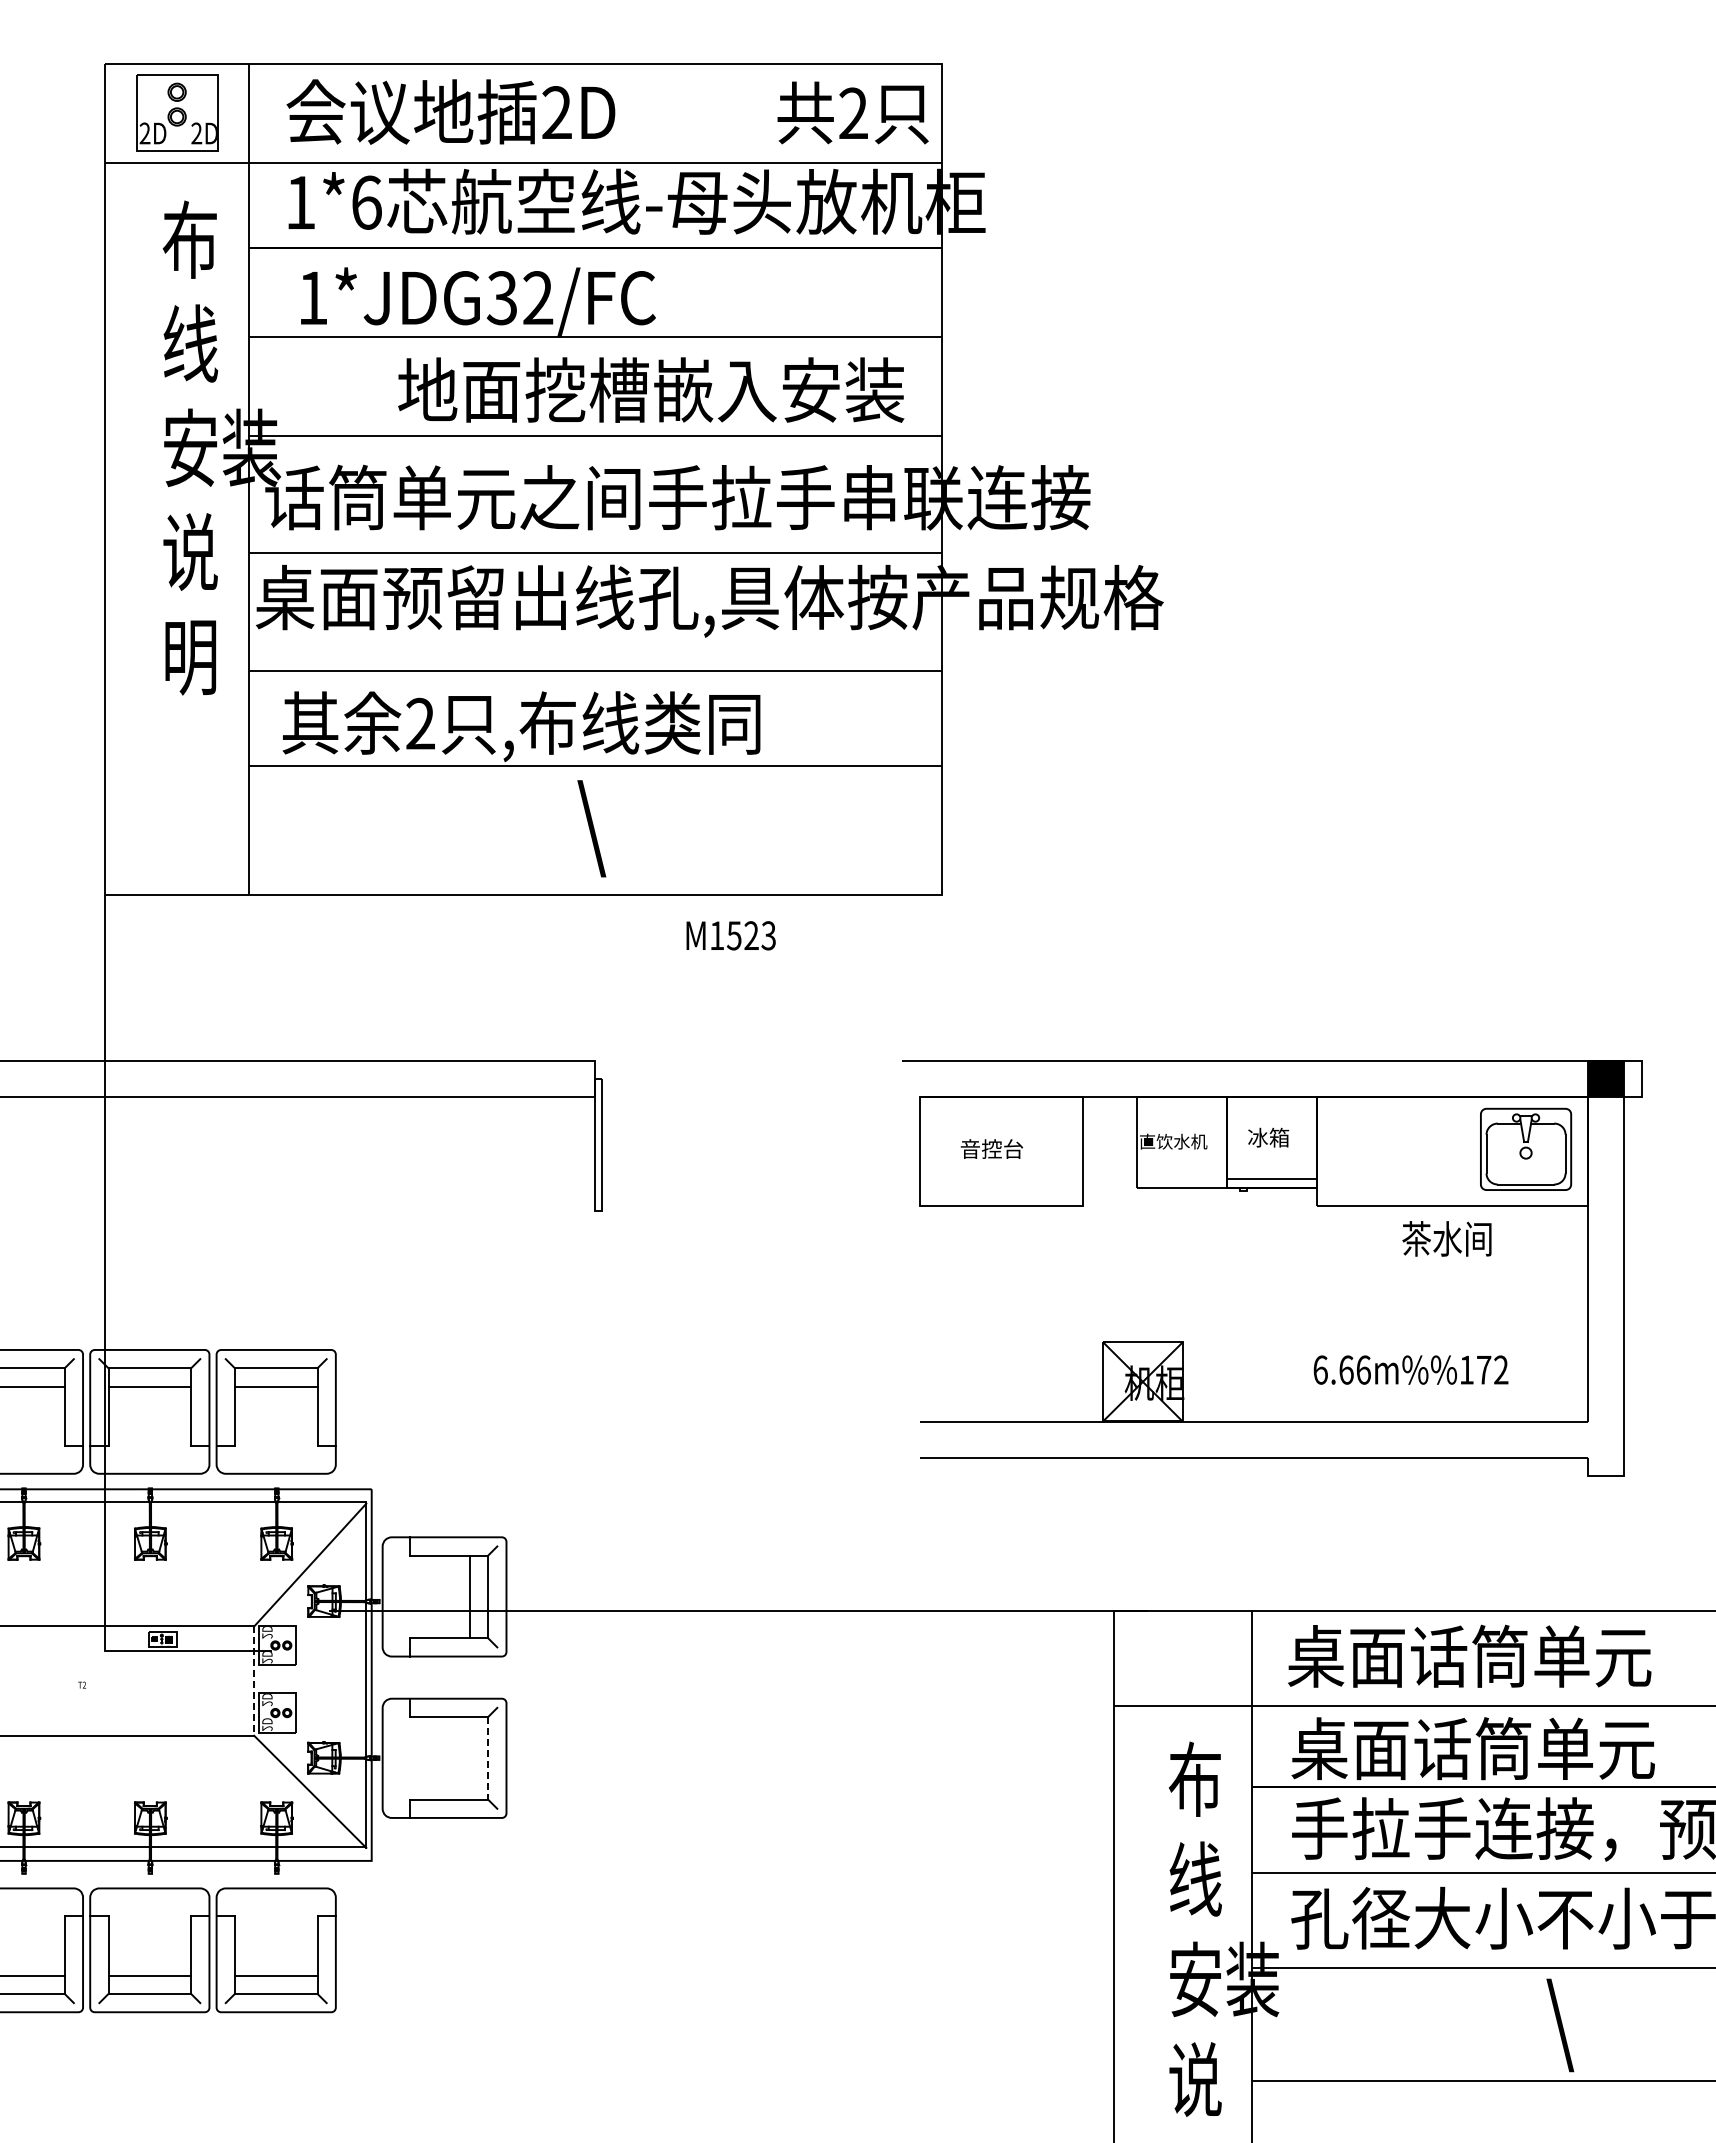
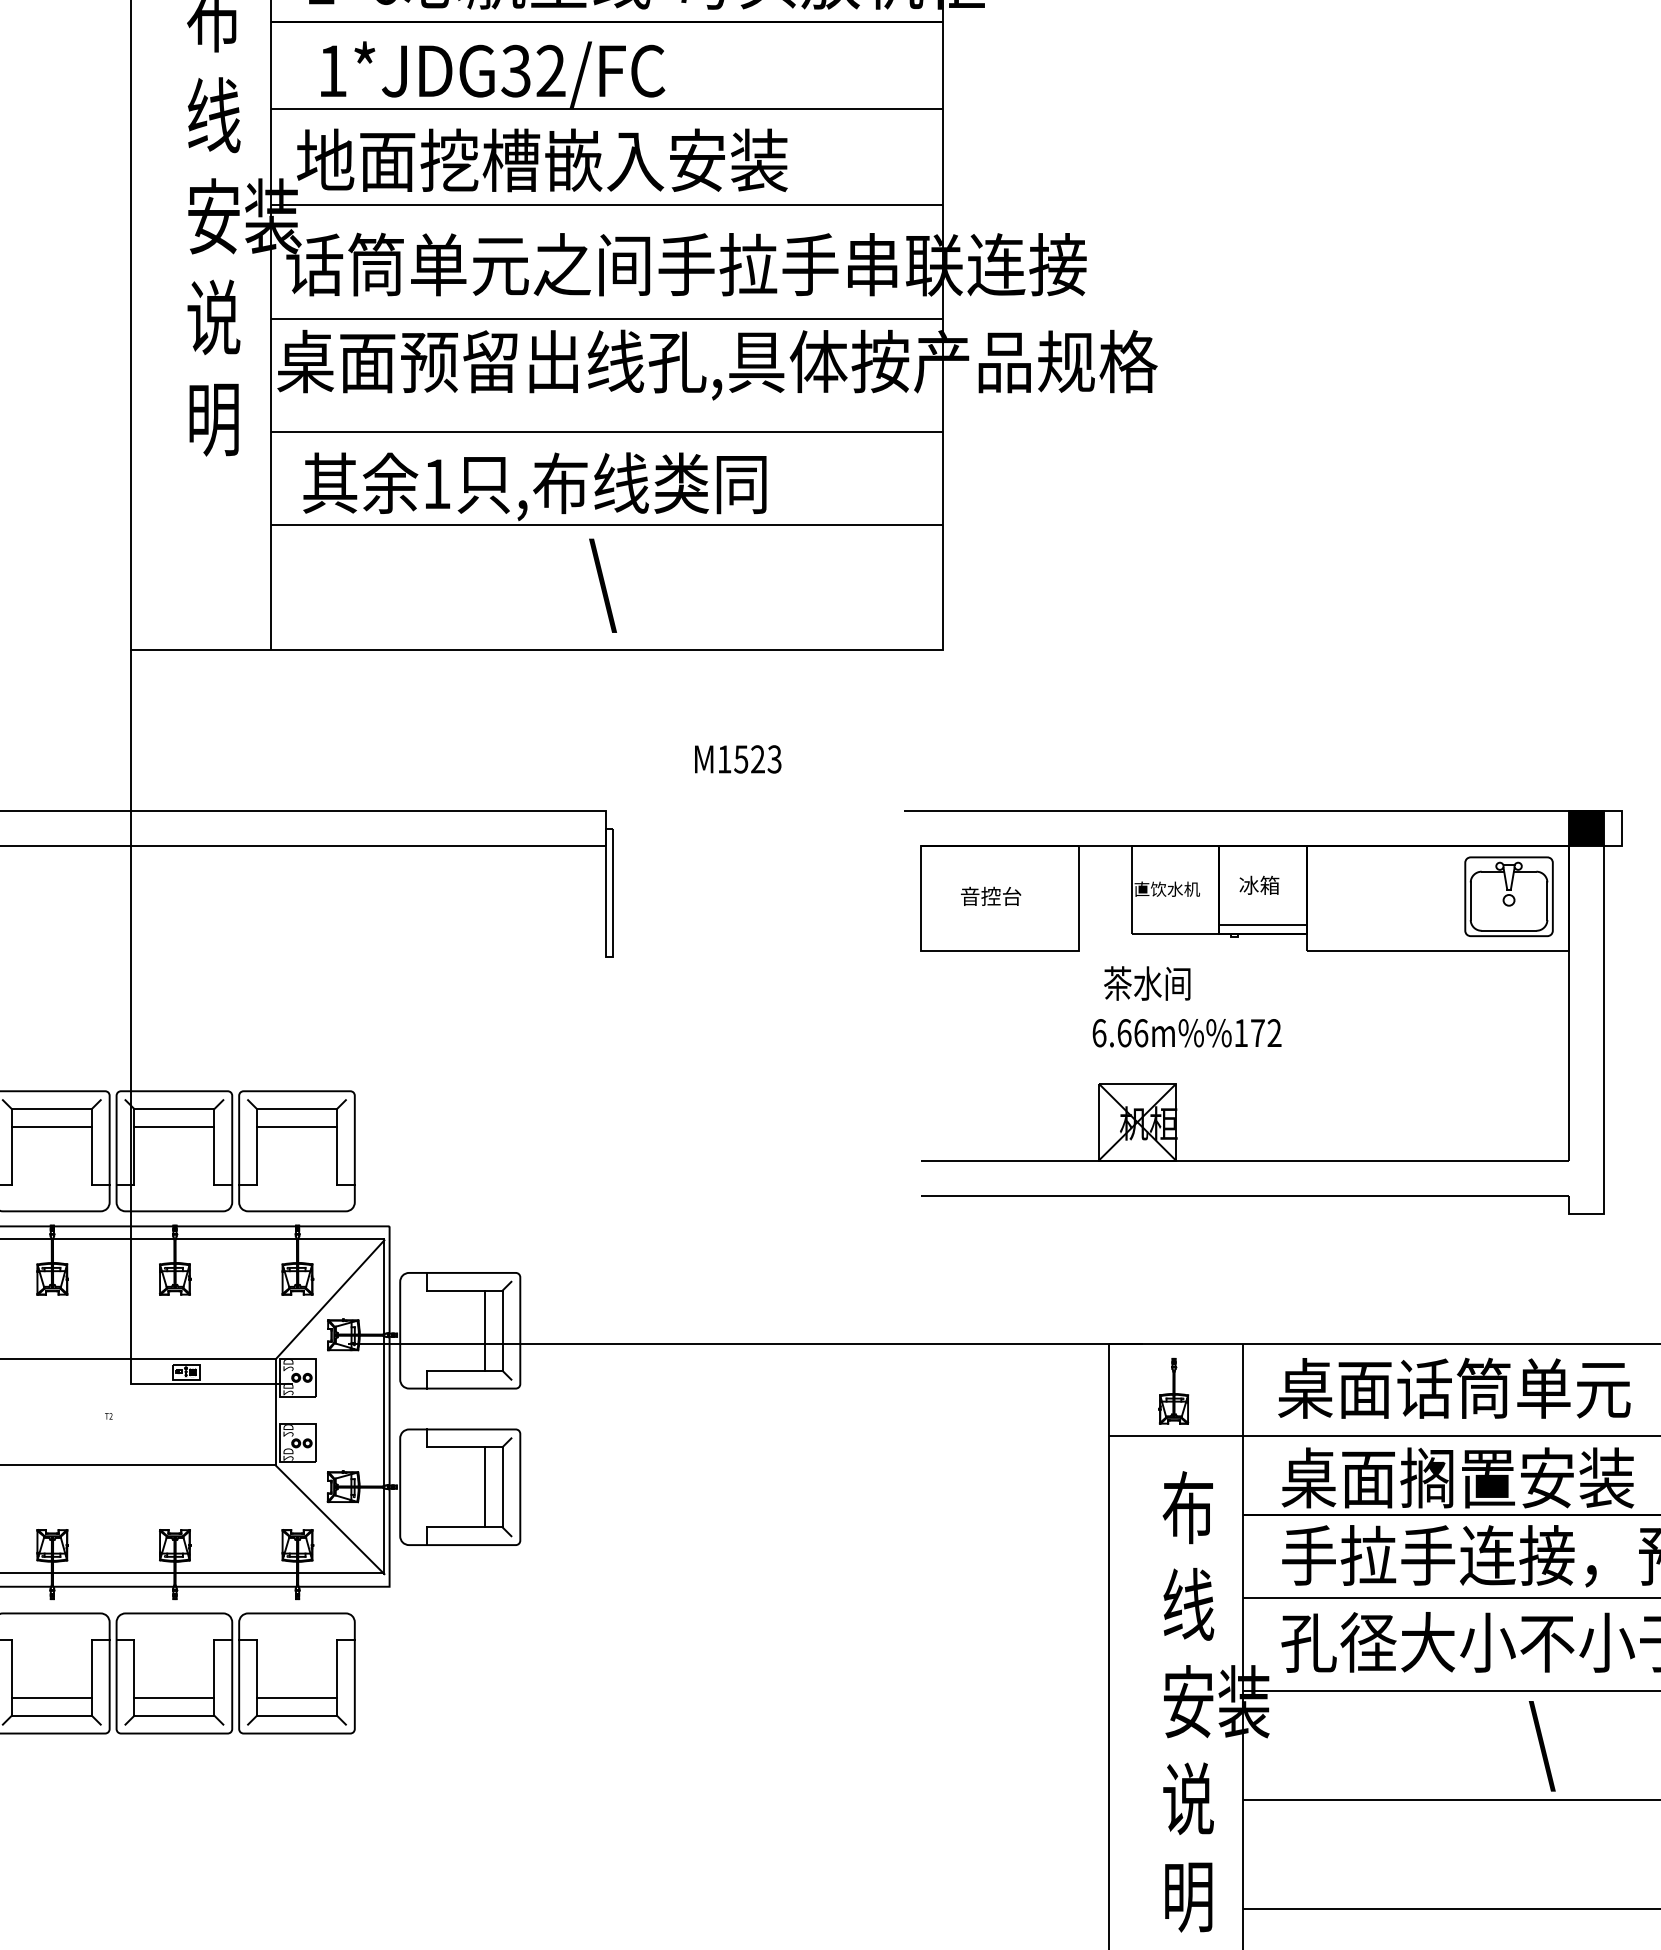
text: (651, 389) -> (542, 159), moved
text: (420, 723) -> (436, 483), 2 -> 1
text: (730, 935) -> (737, 759), moved
text: (1446, 1238) -> (1146, 983), moved
text: (1410, 1369) -> (1186, 1032), moved
part: (1180, 1659) -> (1173, 1391), added
line: (254, 1681) -> (275, 1412), dashed -> solid
text: (1534, 1748) -> (1517, 1477), 桌面话筒单元 -> 桌面搁置安装
line: (469, 1758) -> (484, 1487), added
line: (488, 1758) -> (502, 1487), dashed -> solid

